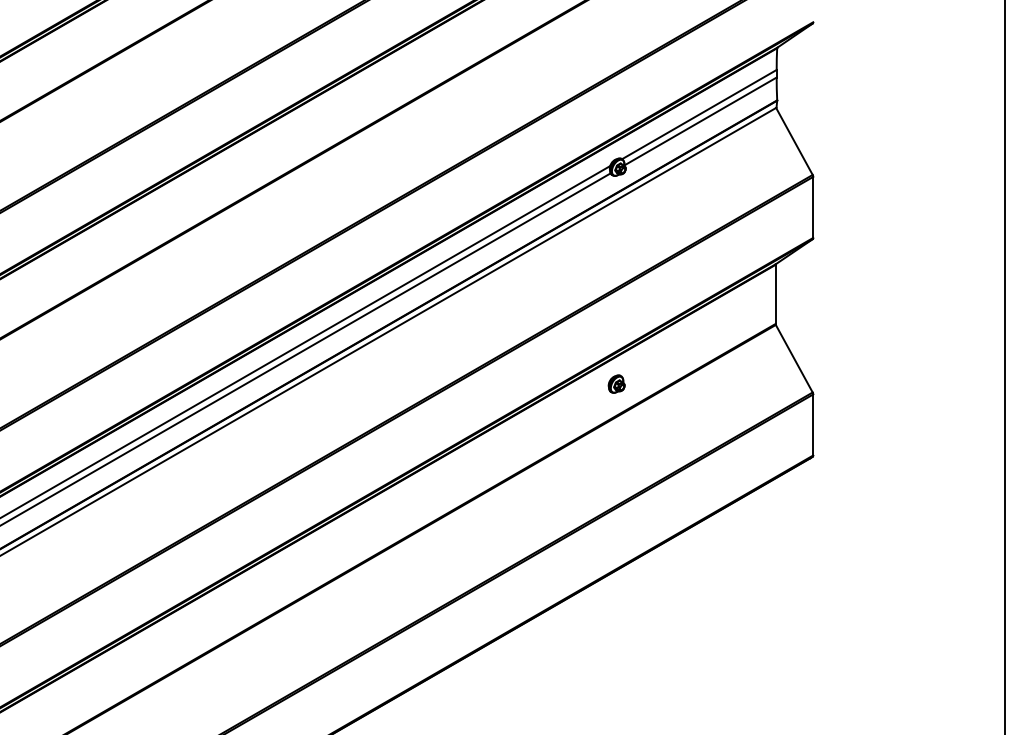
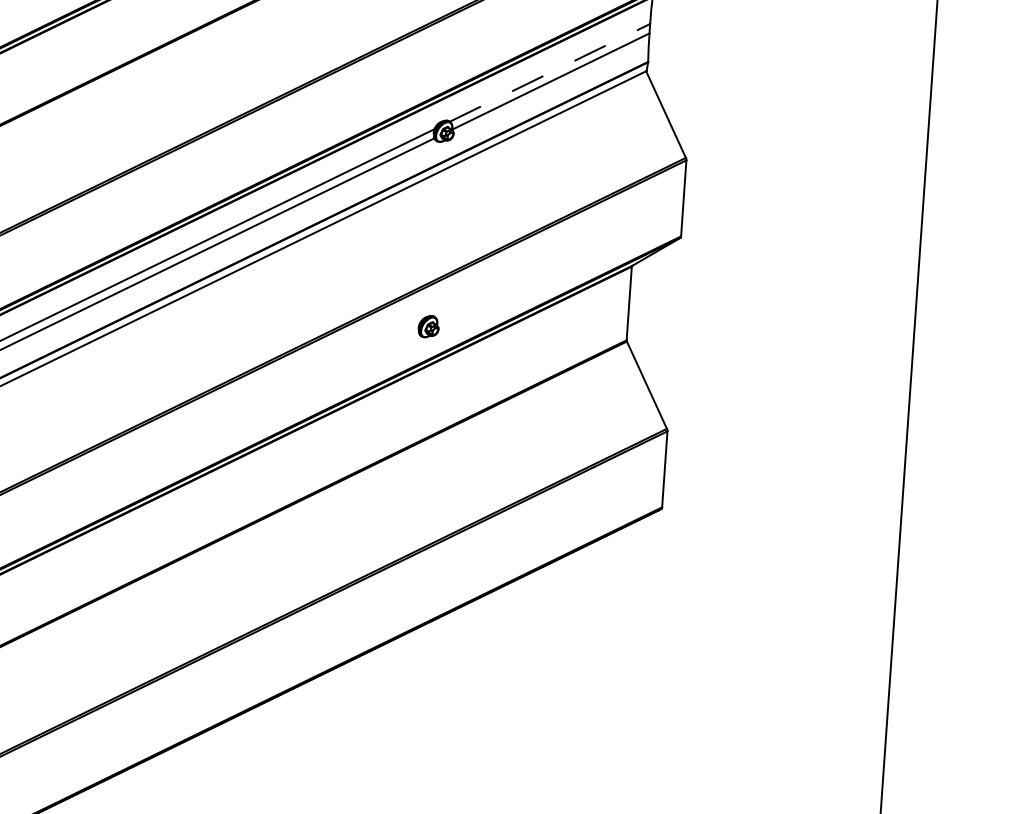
line: (699, 114) -> (550, 72), solid -> dashed
part: (616, 383) -> (428, 325), moved

